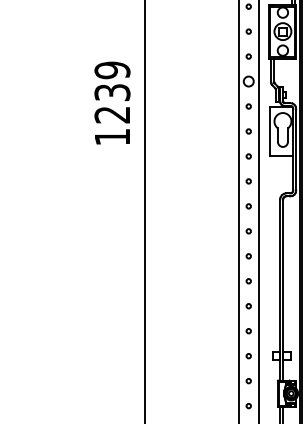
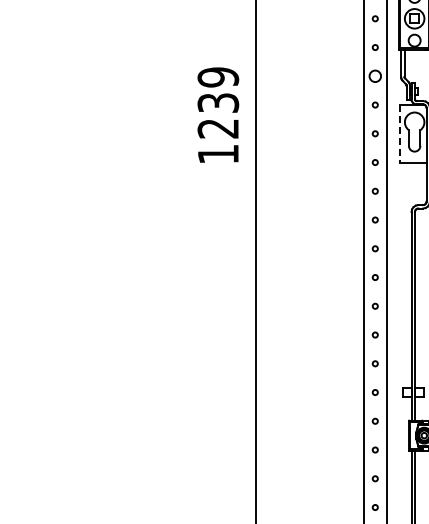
text: (112, 102) -> (218, 114), moved
line: (270, 131) -> (400, 133), solid -> dashed

